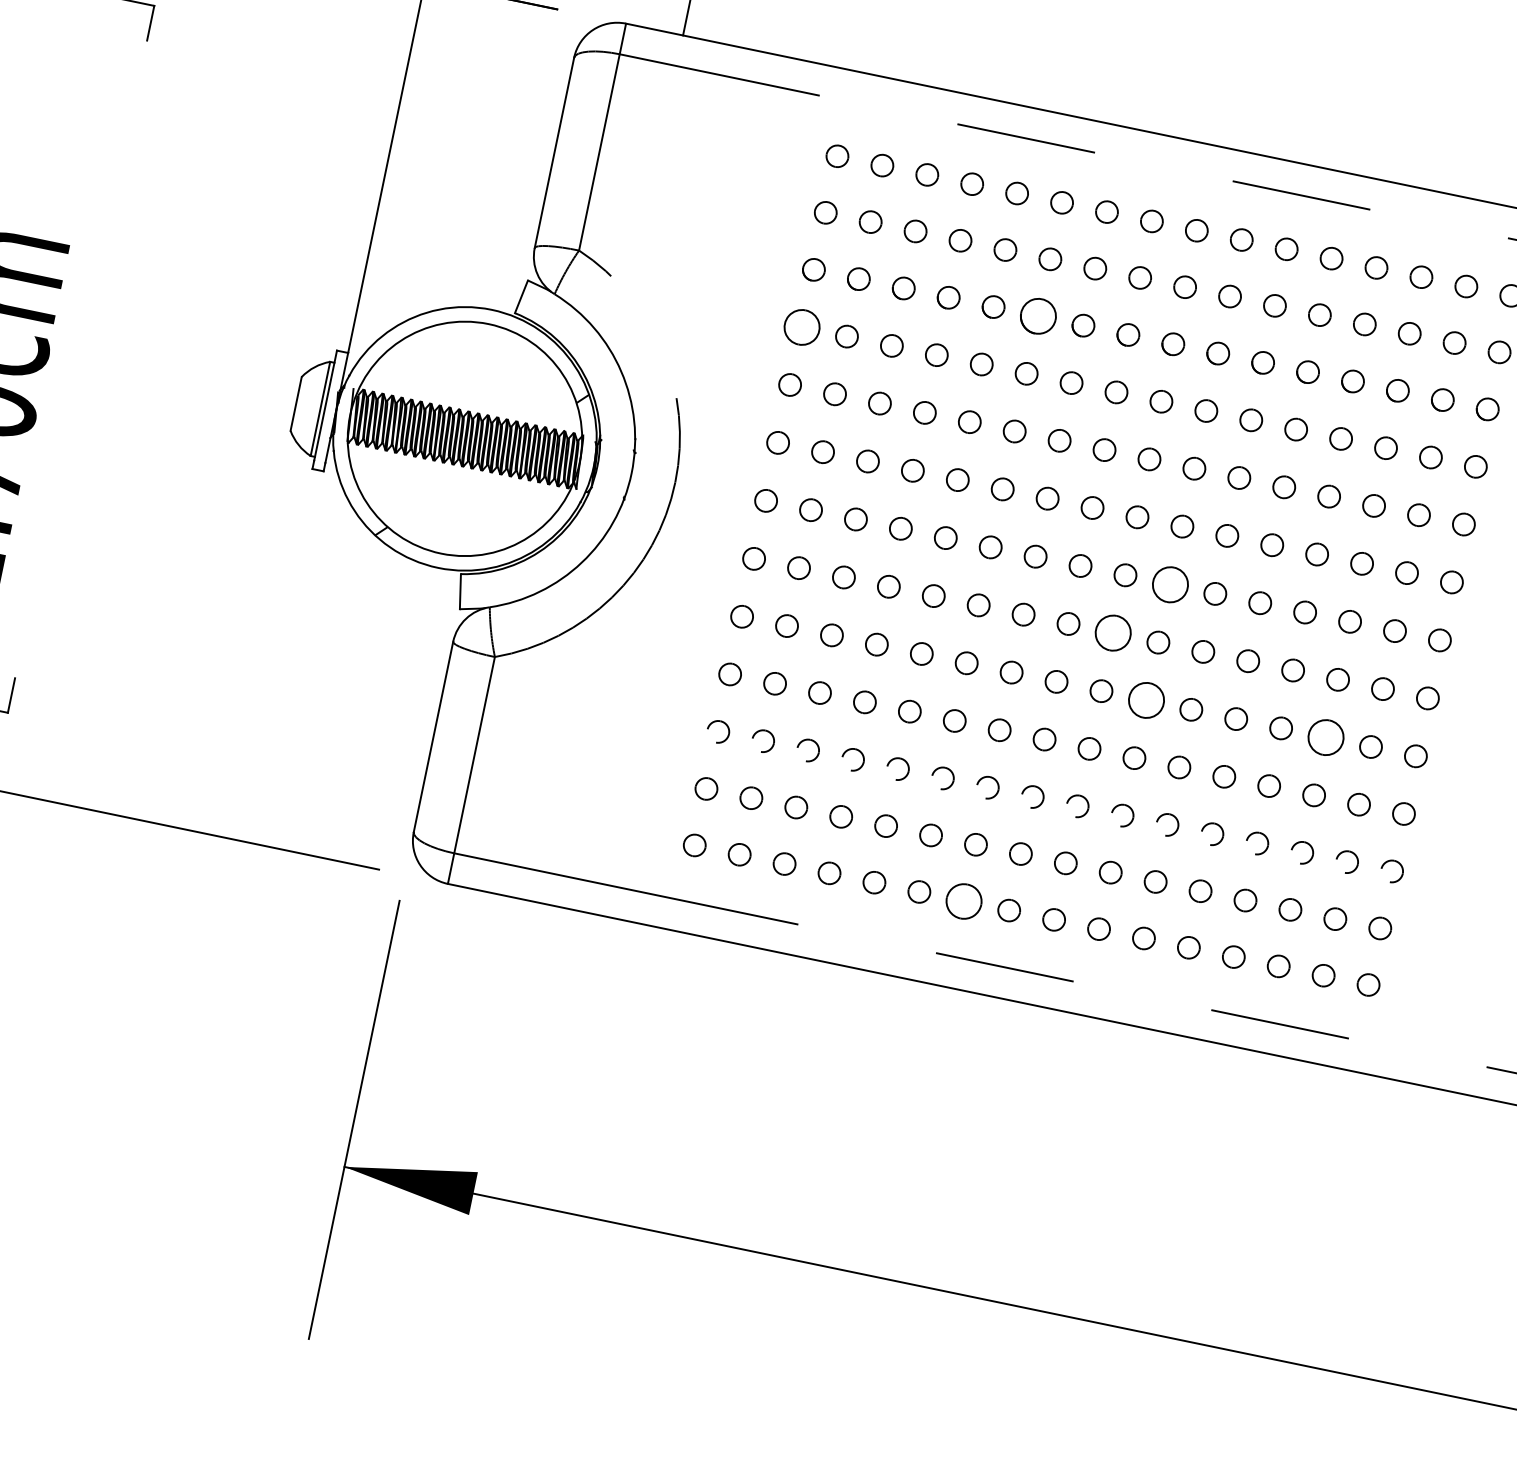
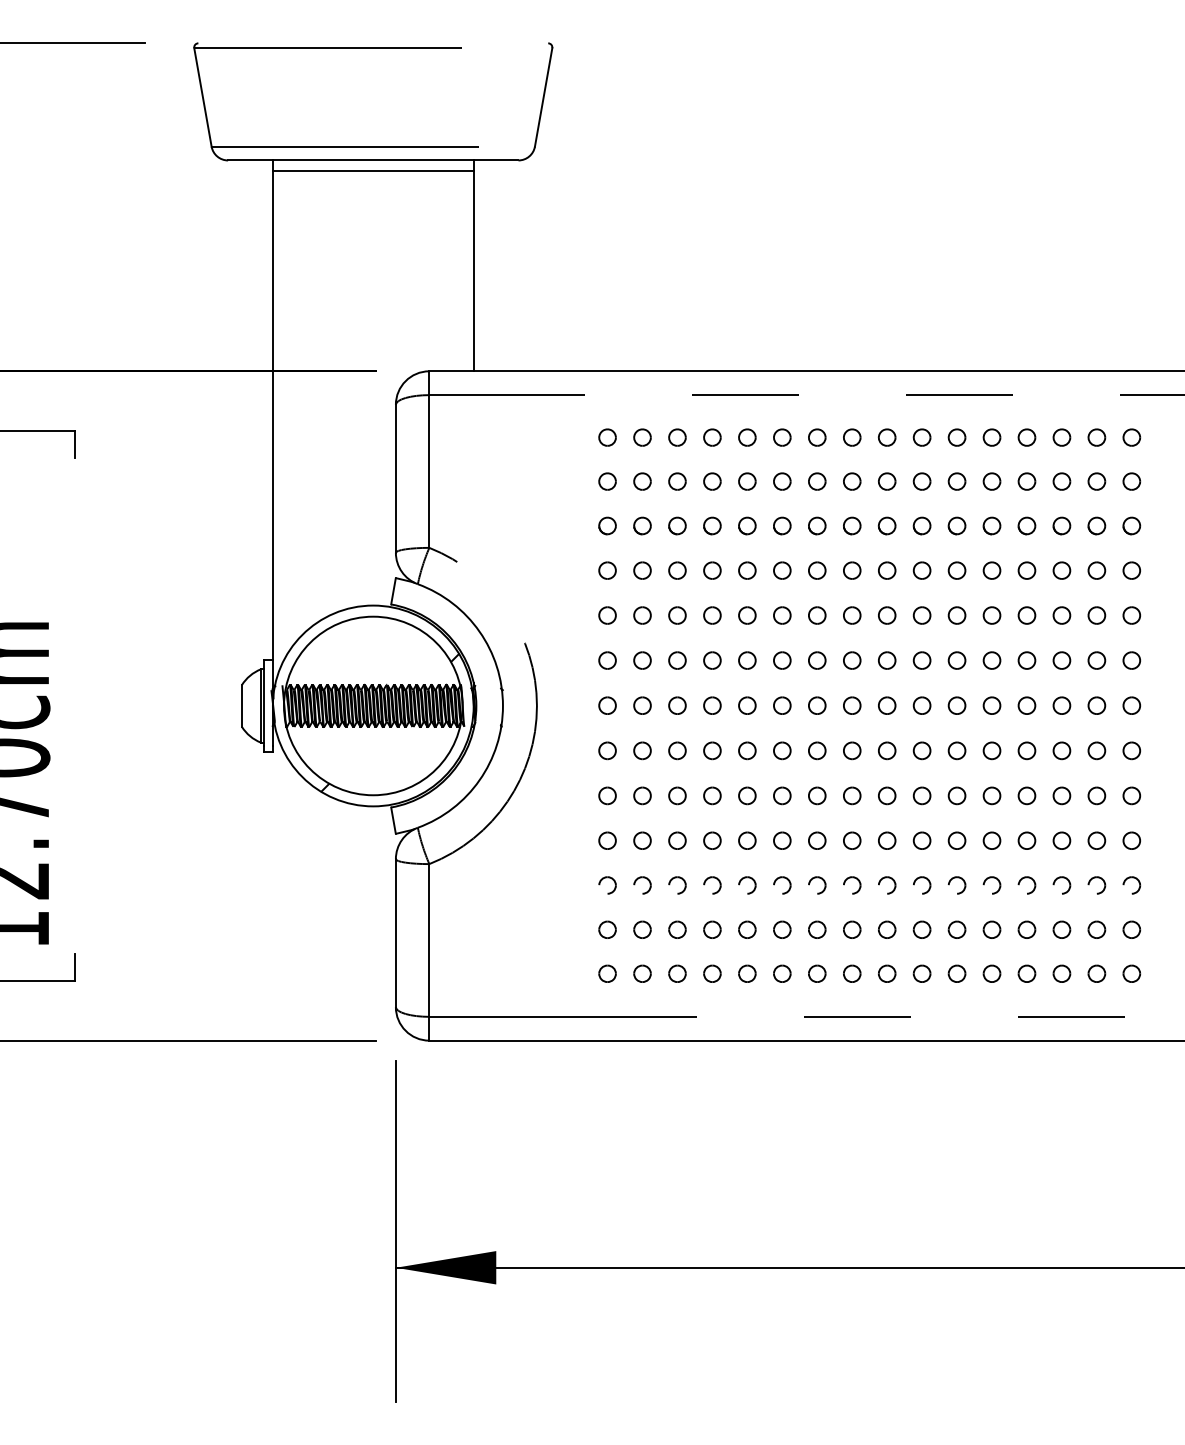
part: (1038, 315) -> (782, 525), size x0.62
part: (802, 327) -> (607, 570), size x0.62
part: (1169, 584) -> (921, 705), size x0.62
part: (1113, 632) -> (887, 750), size x0.62
part: (1145, 699) -> (921, 795), size x0.62
part: (1325, 737) -> (1061, 795), size x0.62
part: (964, 900) -> (817, 973), size x0.62

